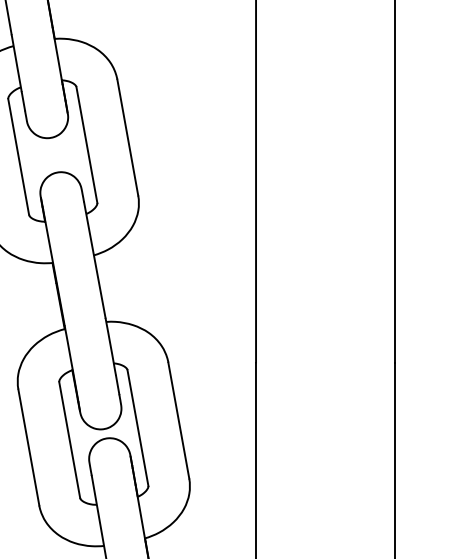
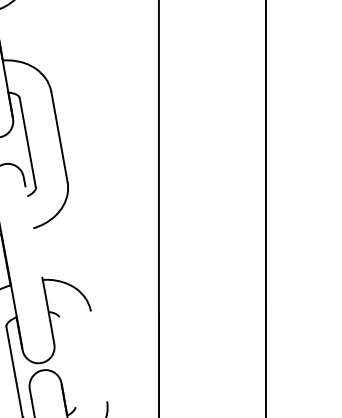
line: (94, 259) -> (33, 231), removed
line: (178, 420) -> (98, 356), removed
line: (137, 427) -> (67, 361), removed

